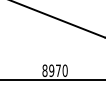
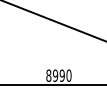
text: (57, 70) -> (61, 75), 8970 -> 8990

